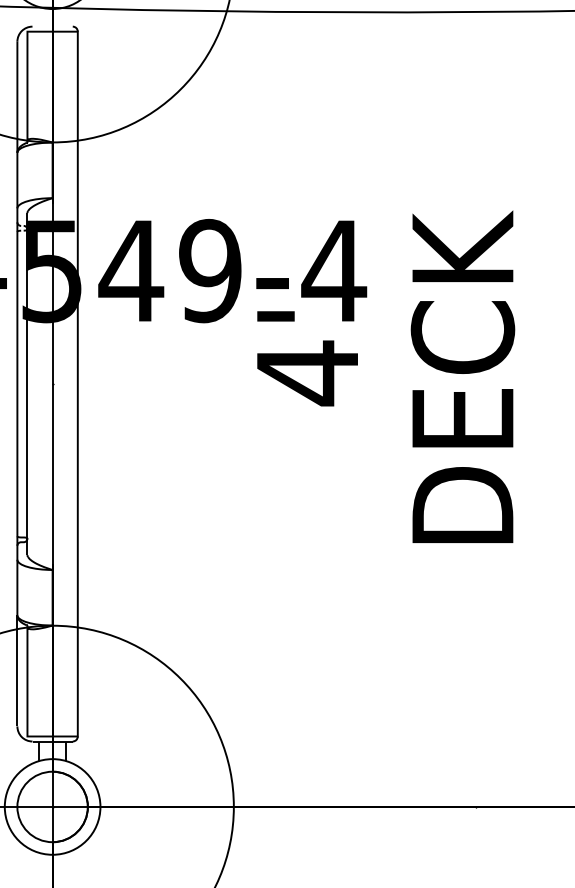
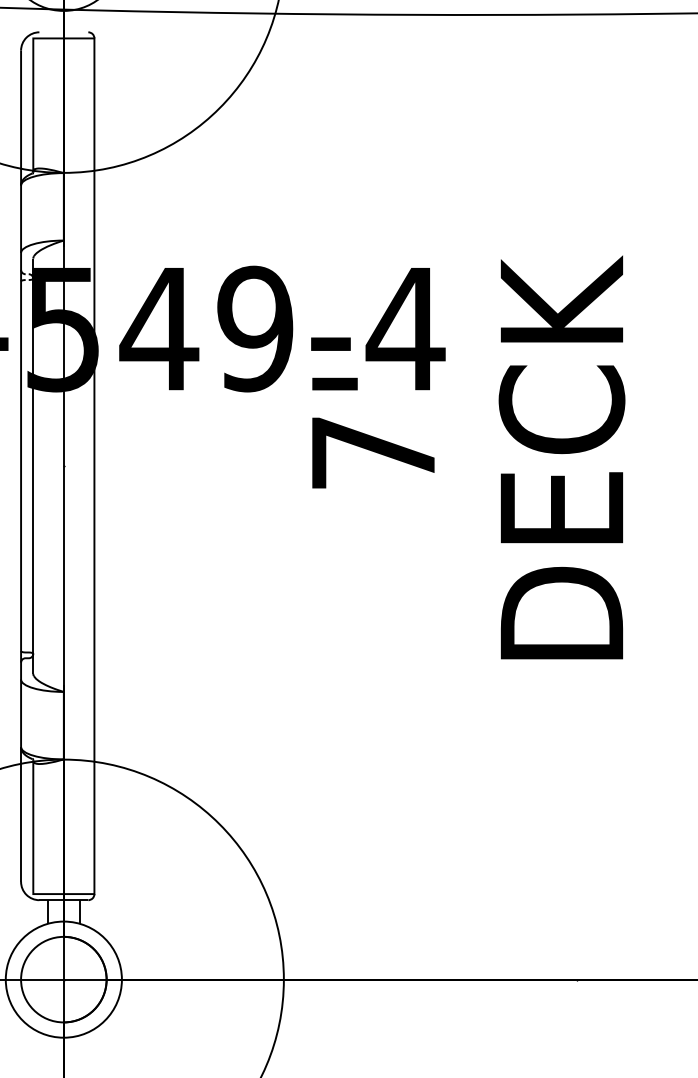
text: (307, 373) -> (373, 453), 4' -> 7'

